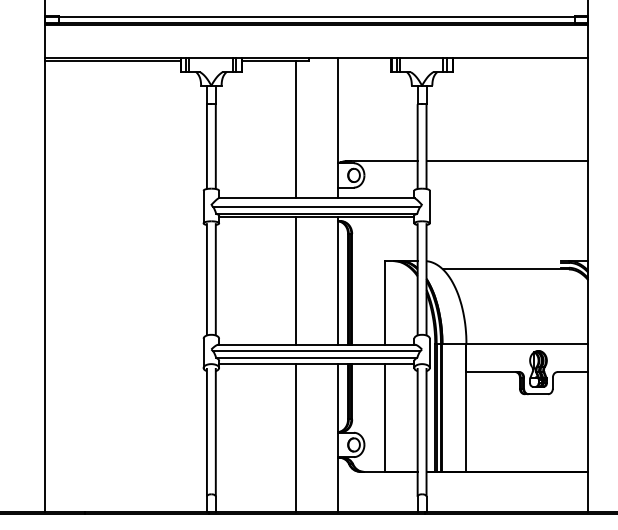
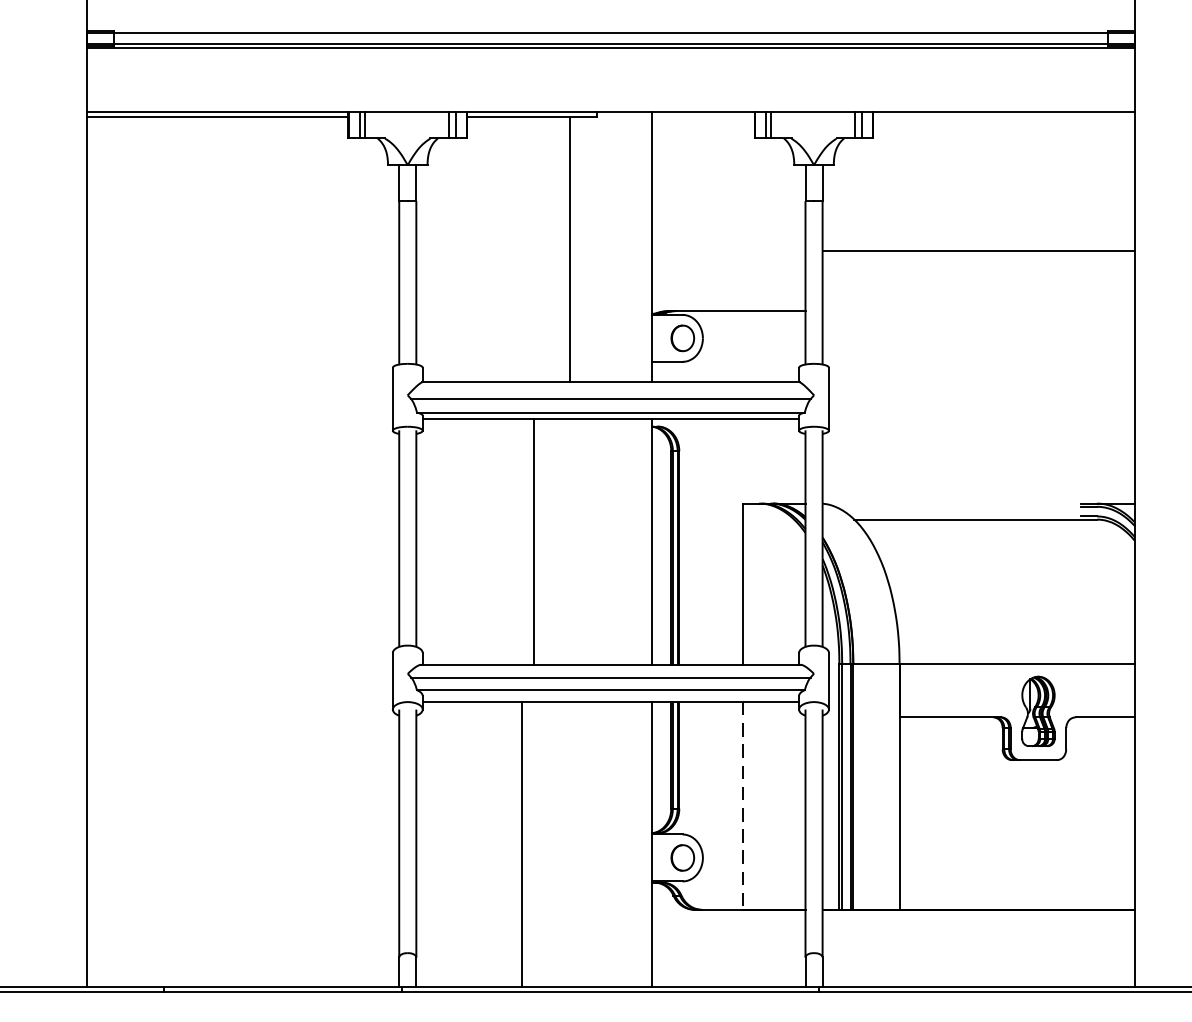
line: (507, 161) -> (978, 251), moved
line: (295, 280) -> (533, 540), moved
line: (385, 417) -> (743, 805), solid -> dashed
line: (295, 438) -> (521, 845), moved

